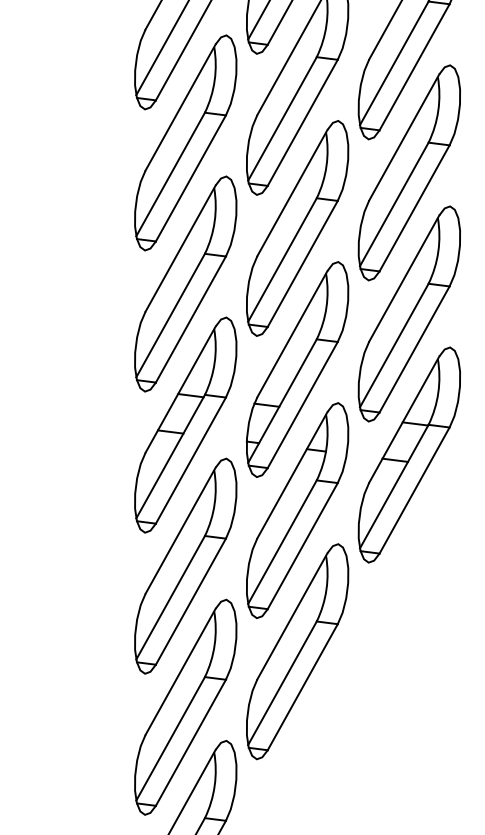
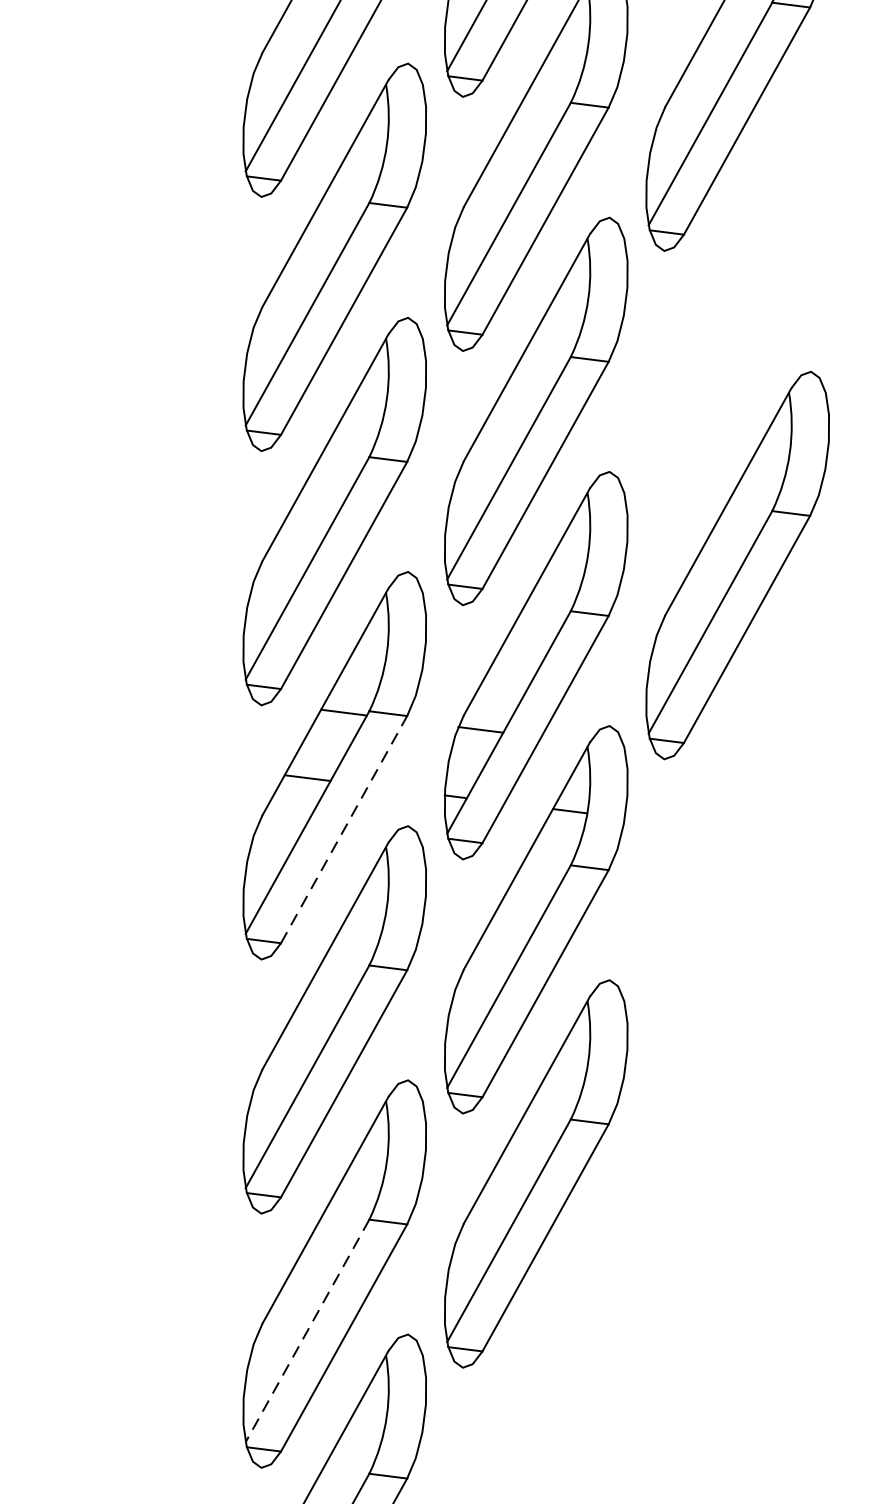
part: (408, 172) -> (736, 310), removed
part: (408, 454) -> (736, 818), removed
line: (191, 460) -> (345, 829), solid -> dashed
line: (170, 738) -> (307, 1330), solid -> dashed

